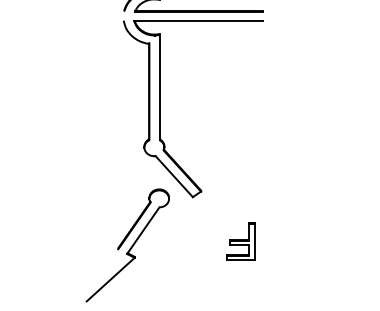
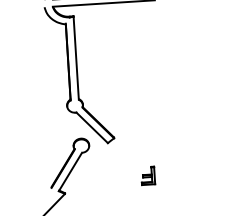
part: (240, 241) -> (147, 175), size x0.6

